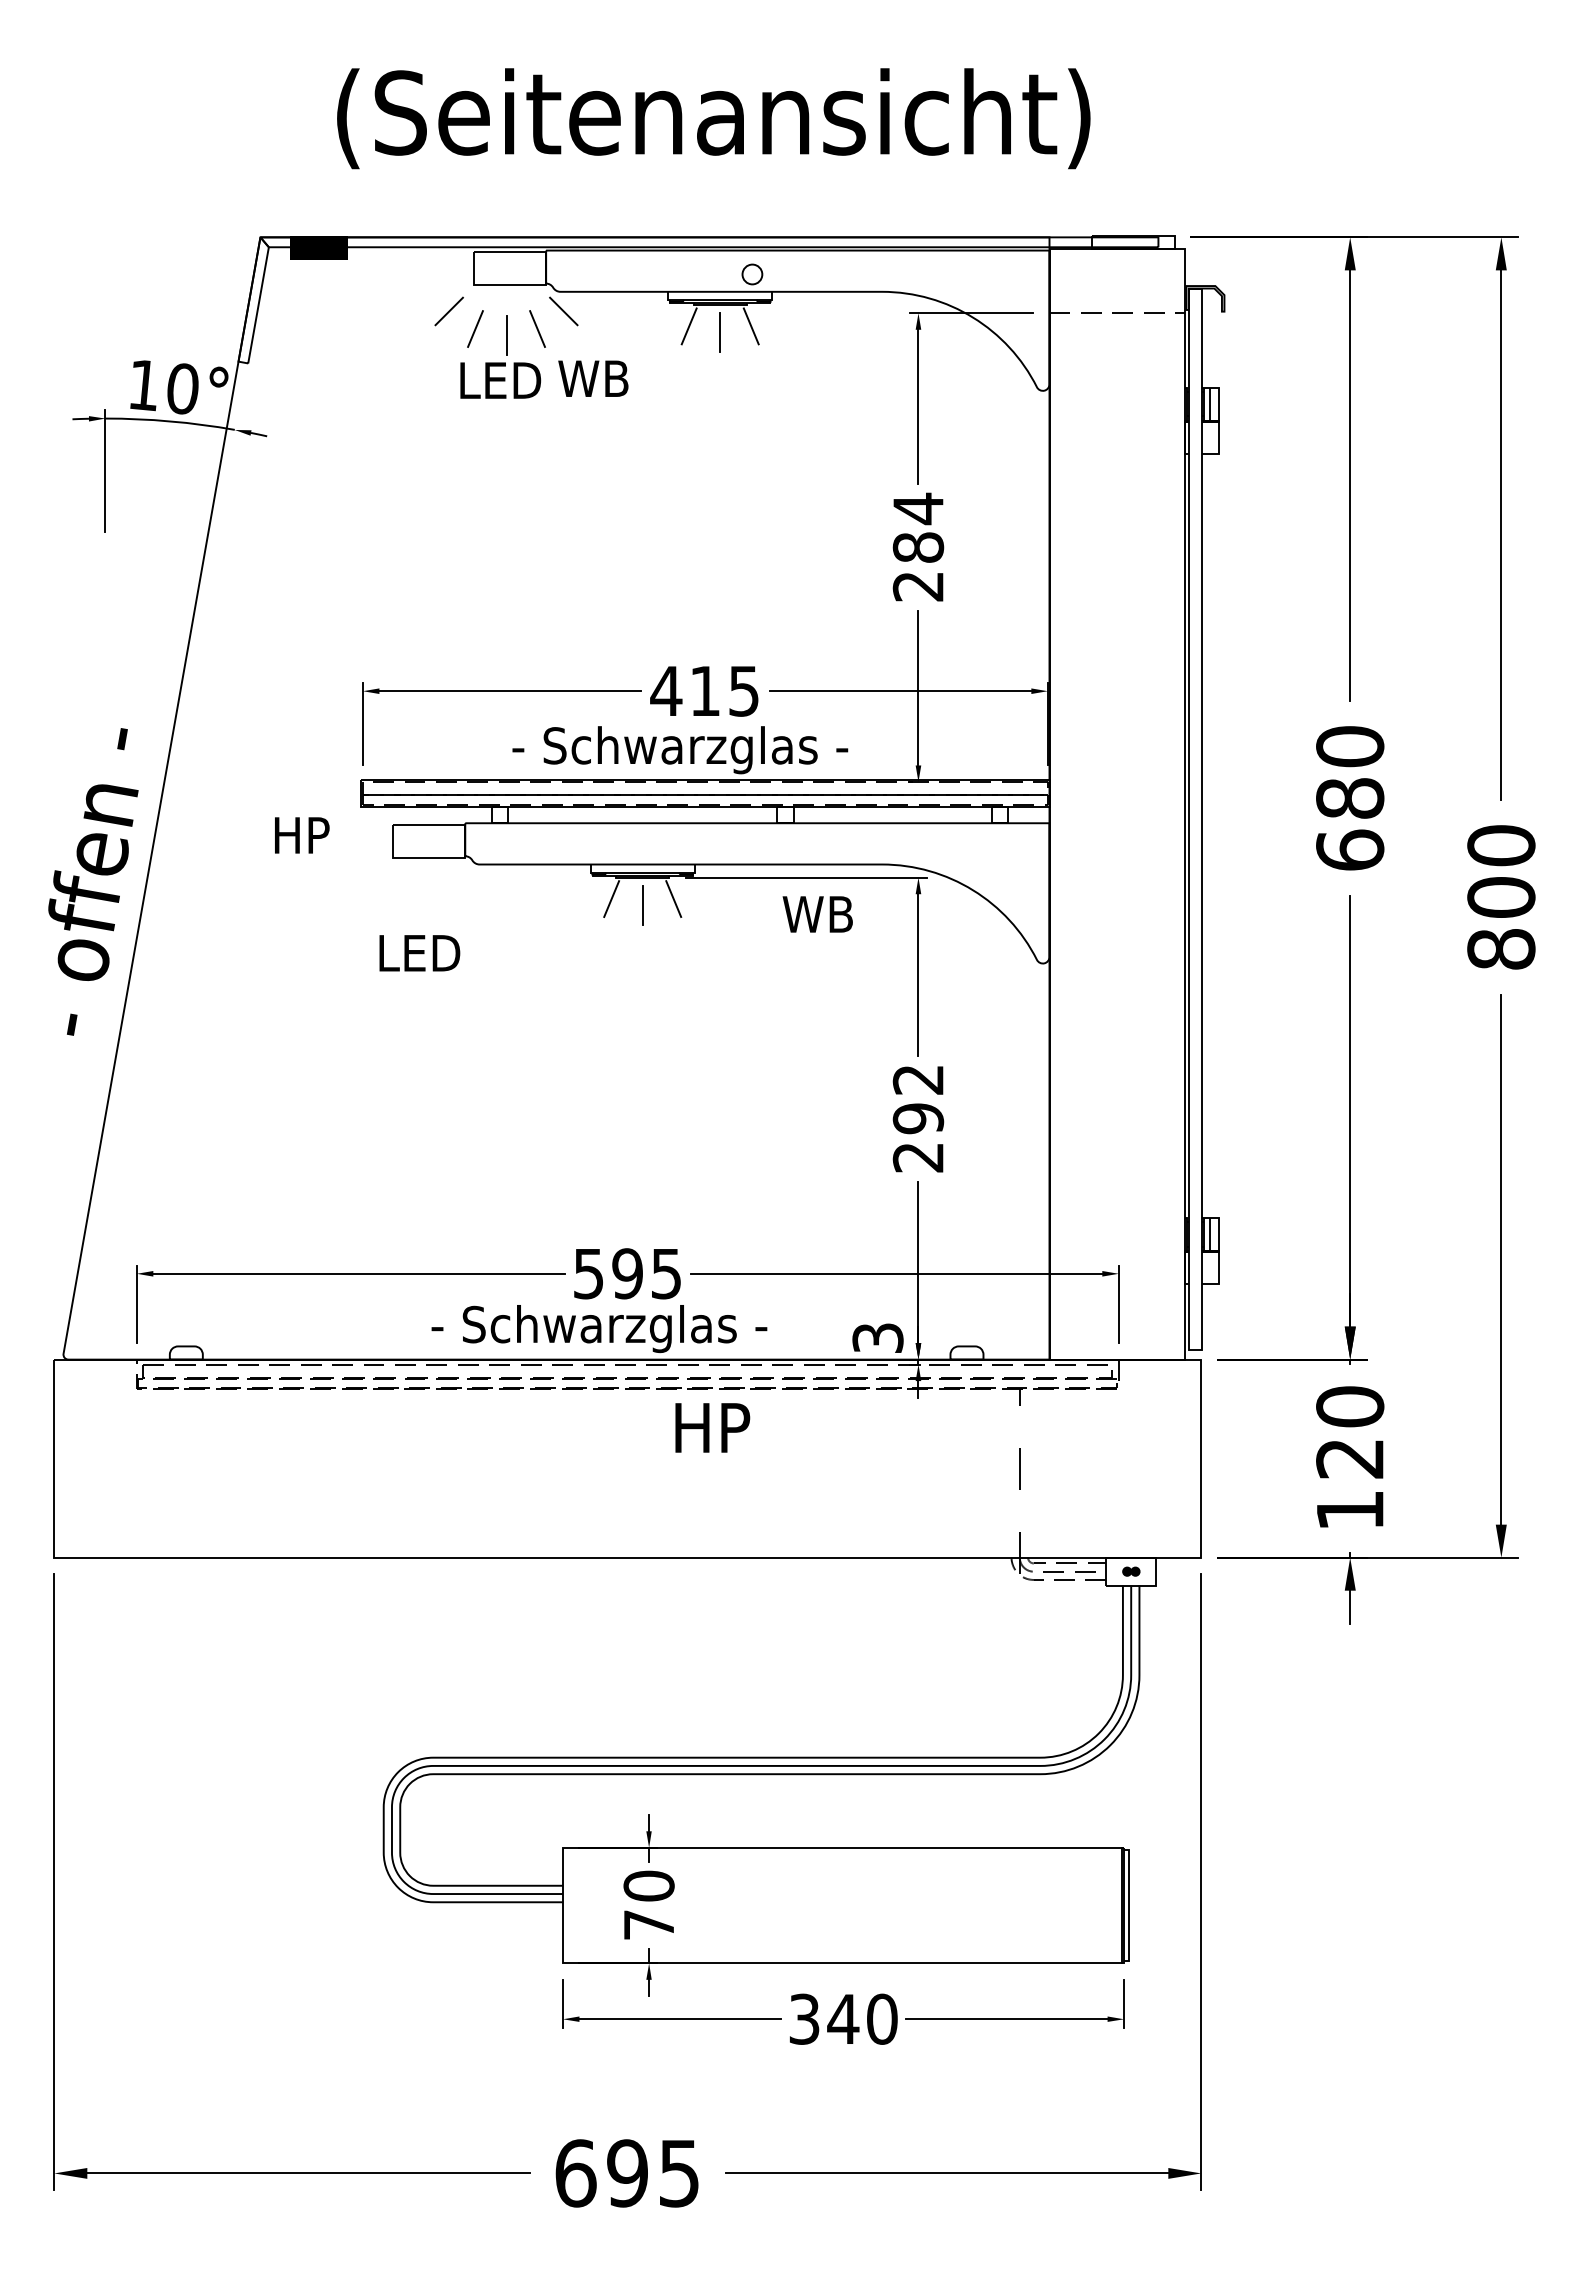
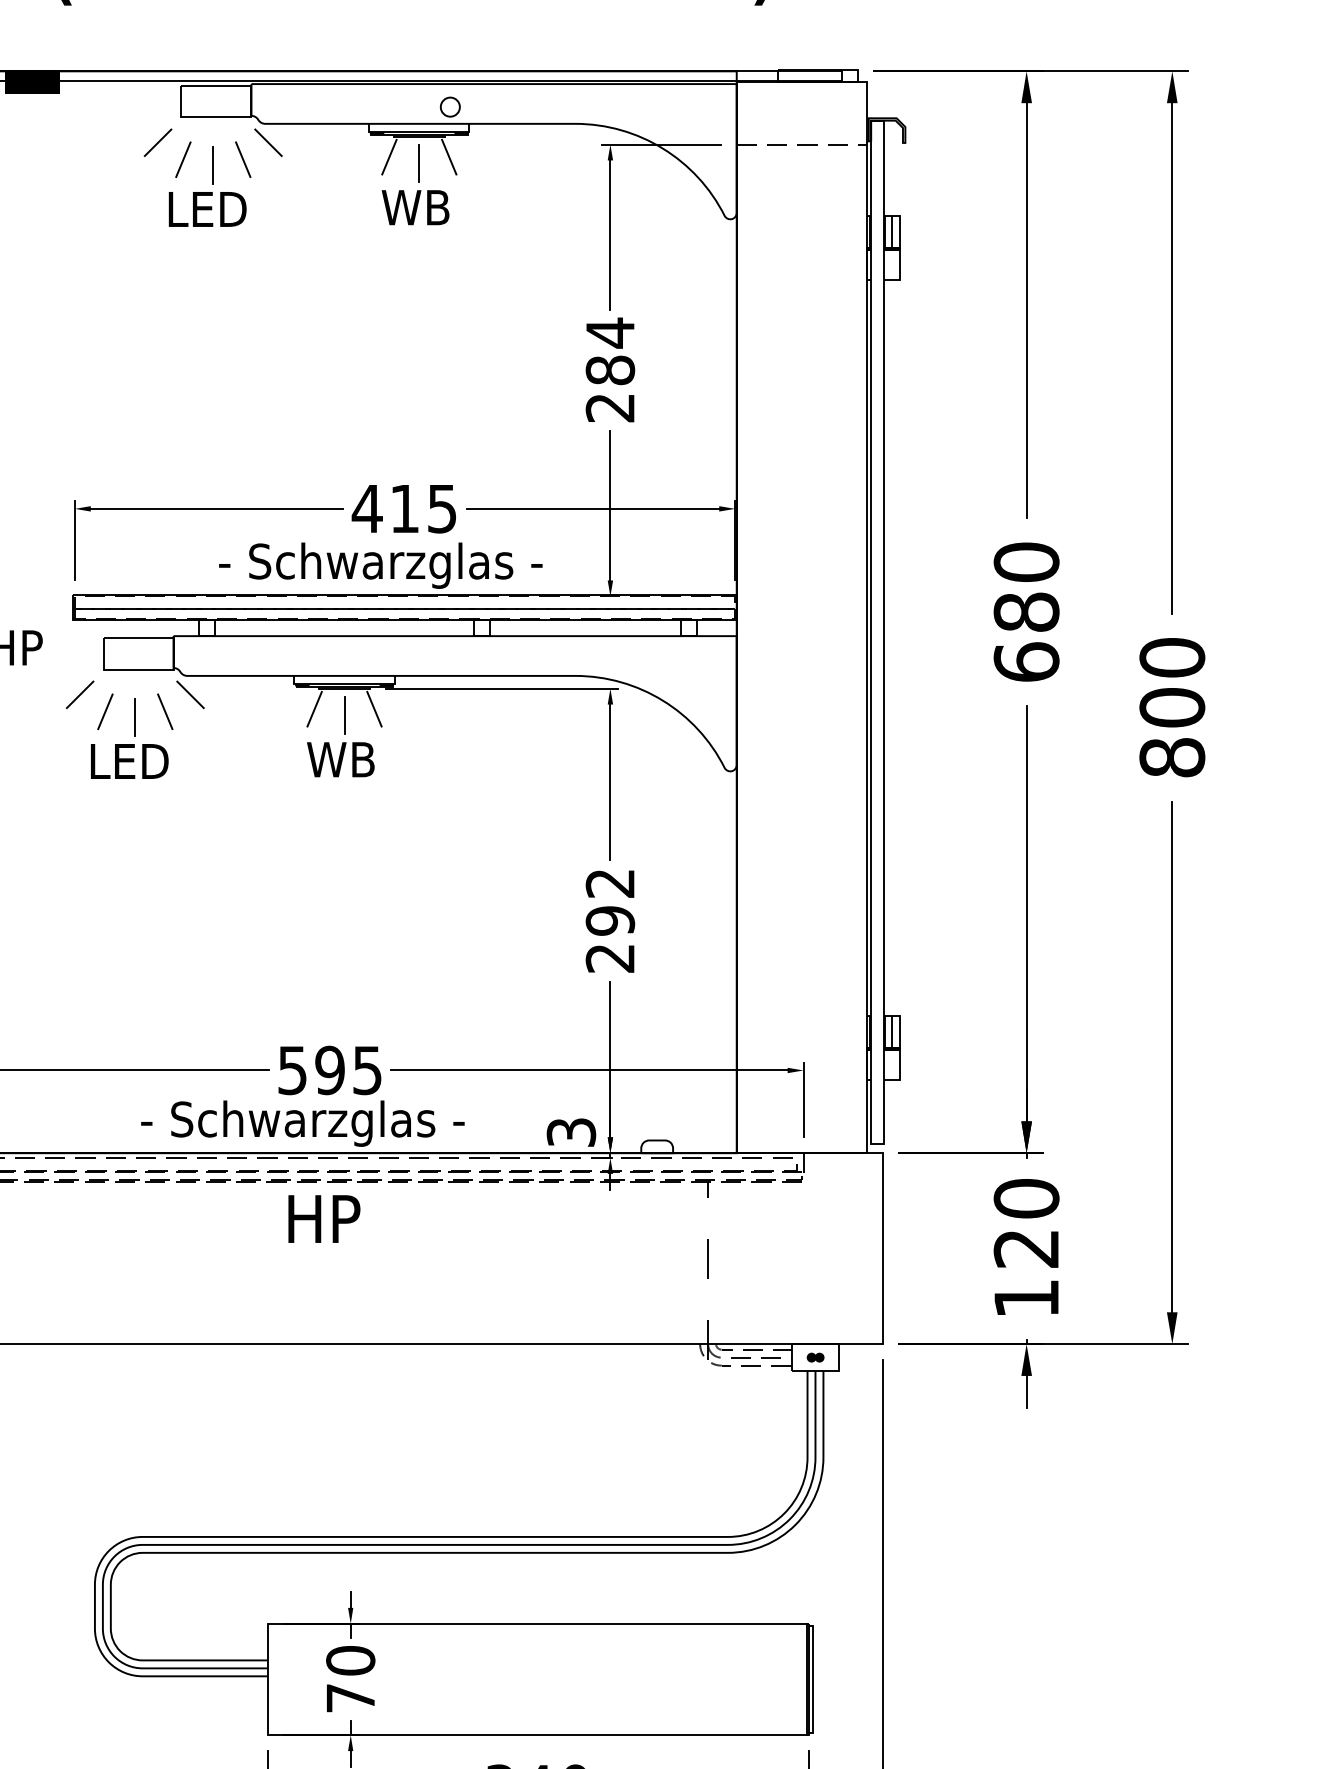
text: (593, 378) -> (415, 207), moved
part: (425, 898) -> (135, 708), added
text: (817, 914) -> (340, 759), moved
text: (712, 1427) -> (324, 1218), moved

